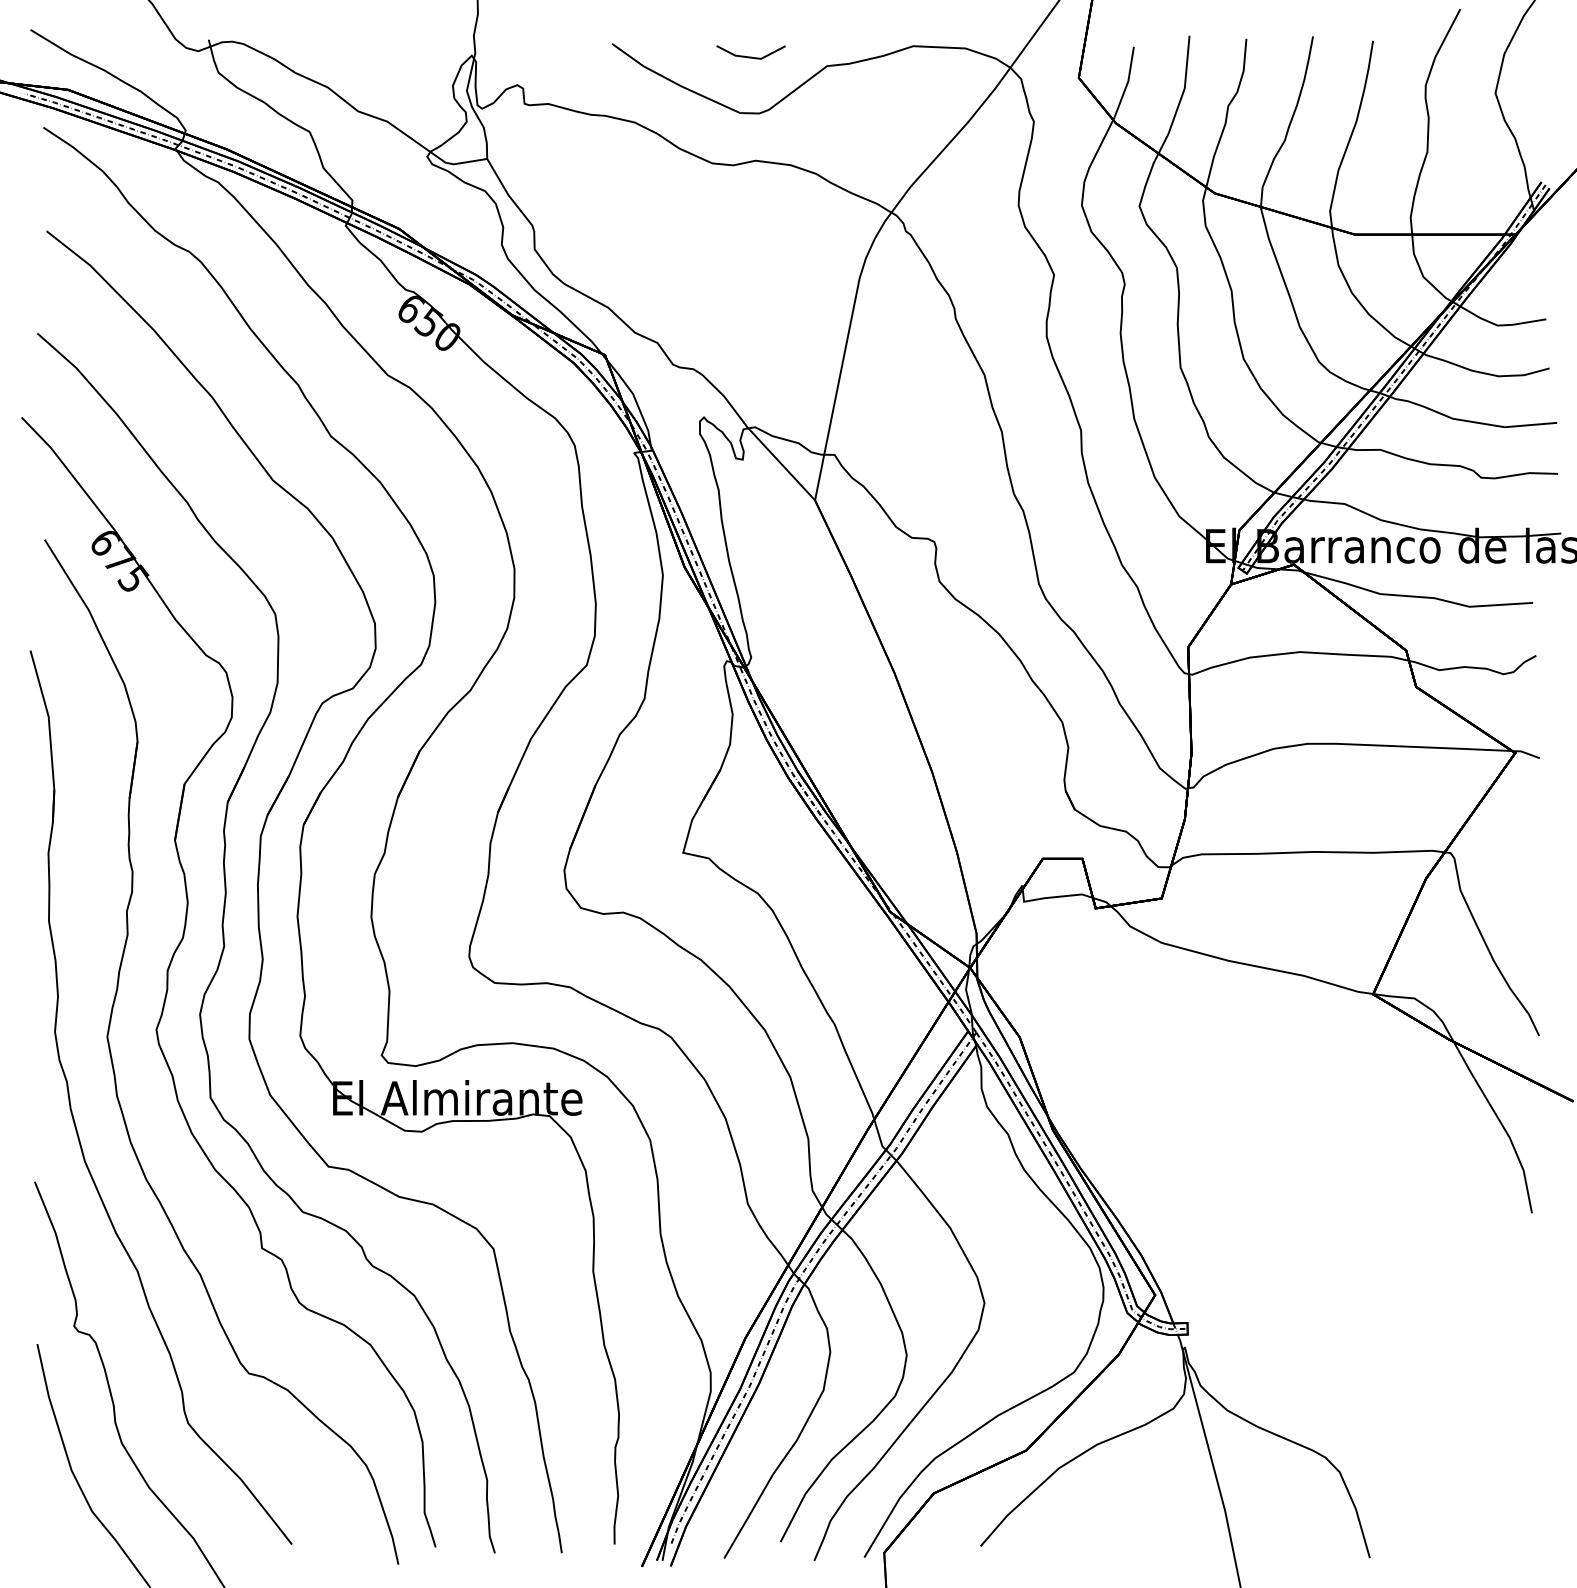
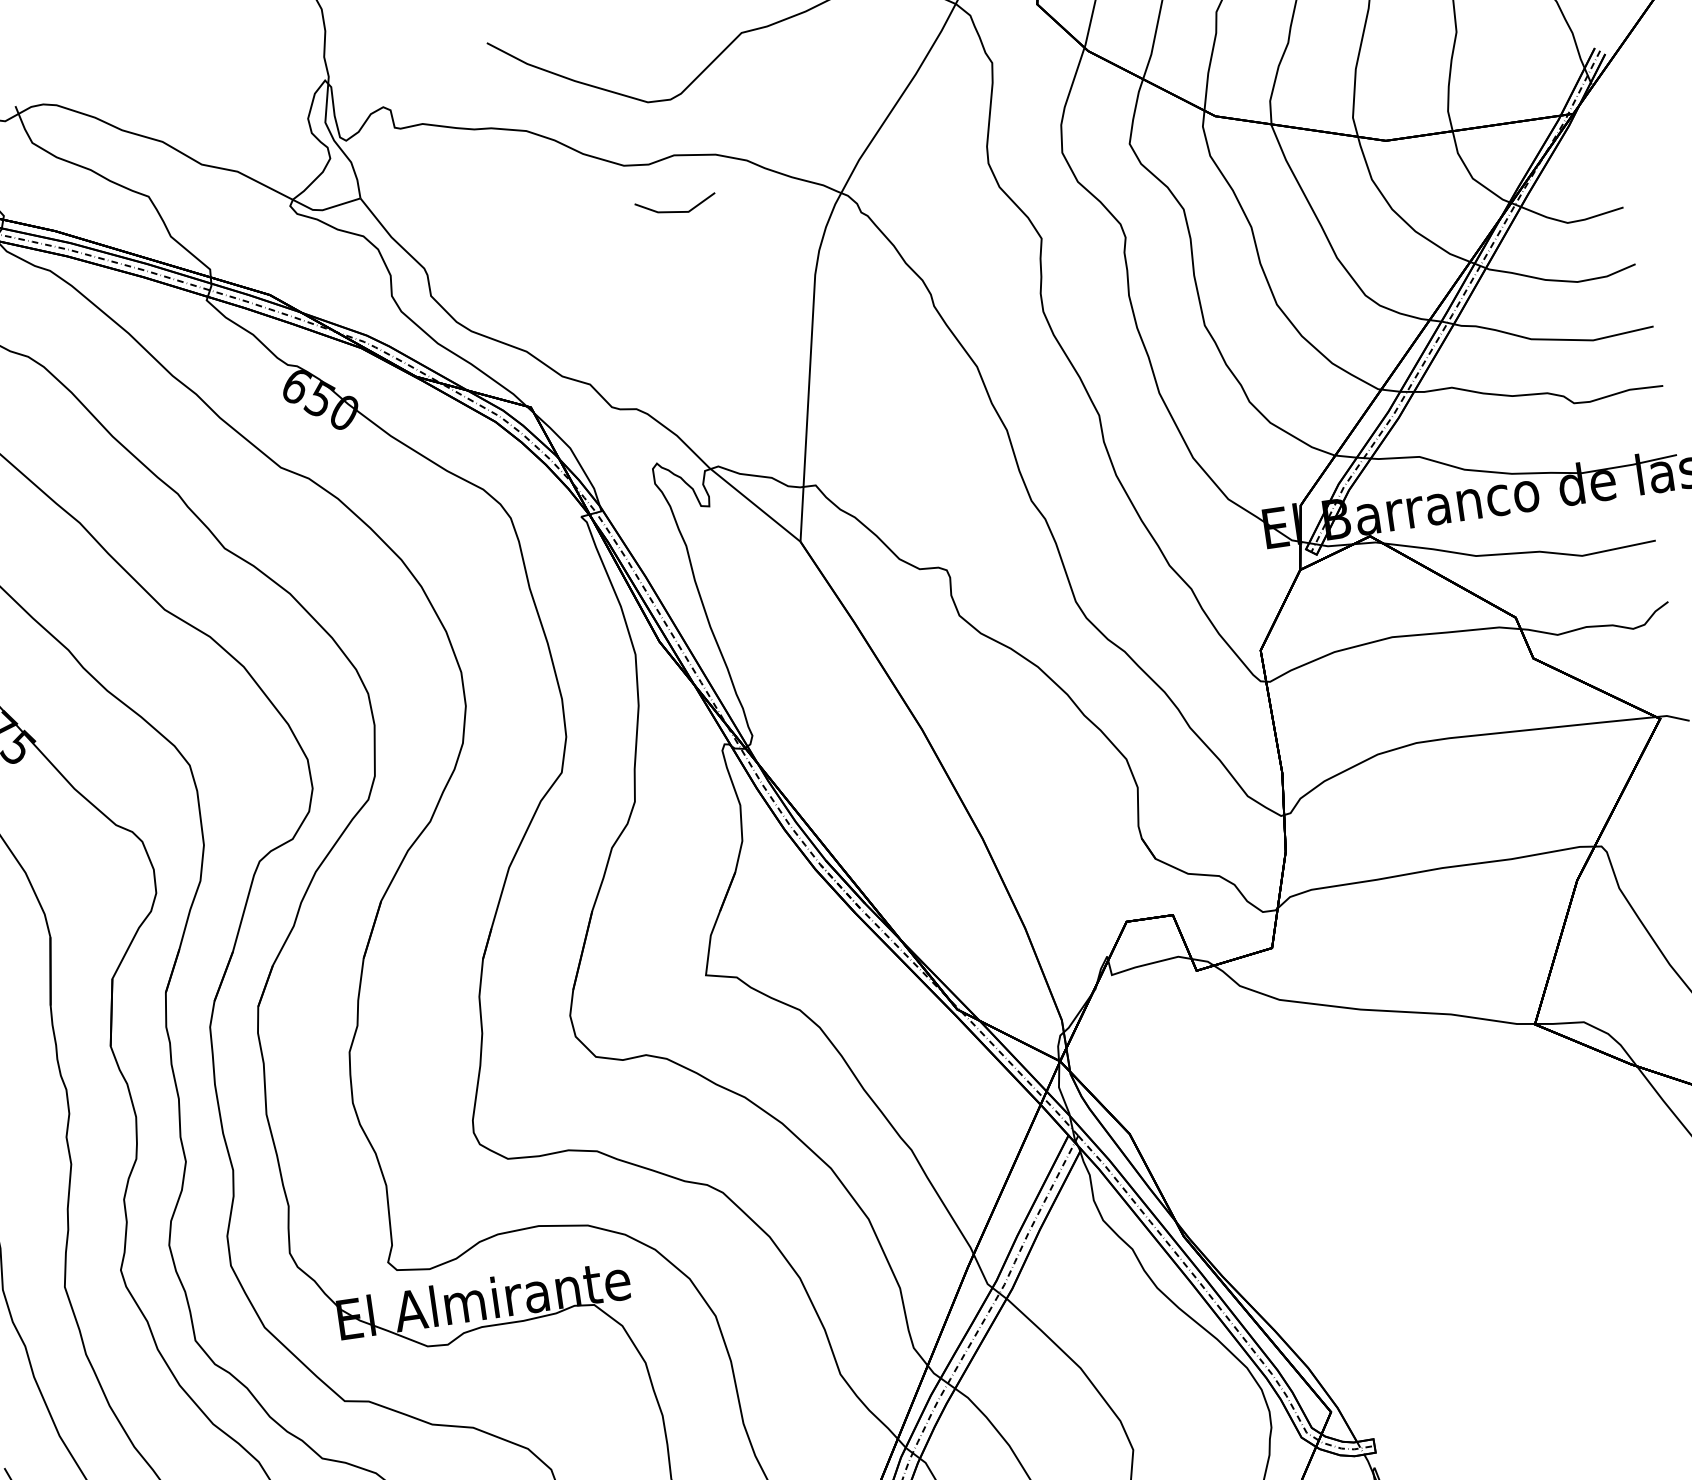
line: (750, 56) -> (675, 210), moved

